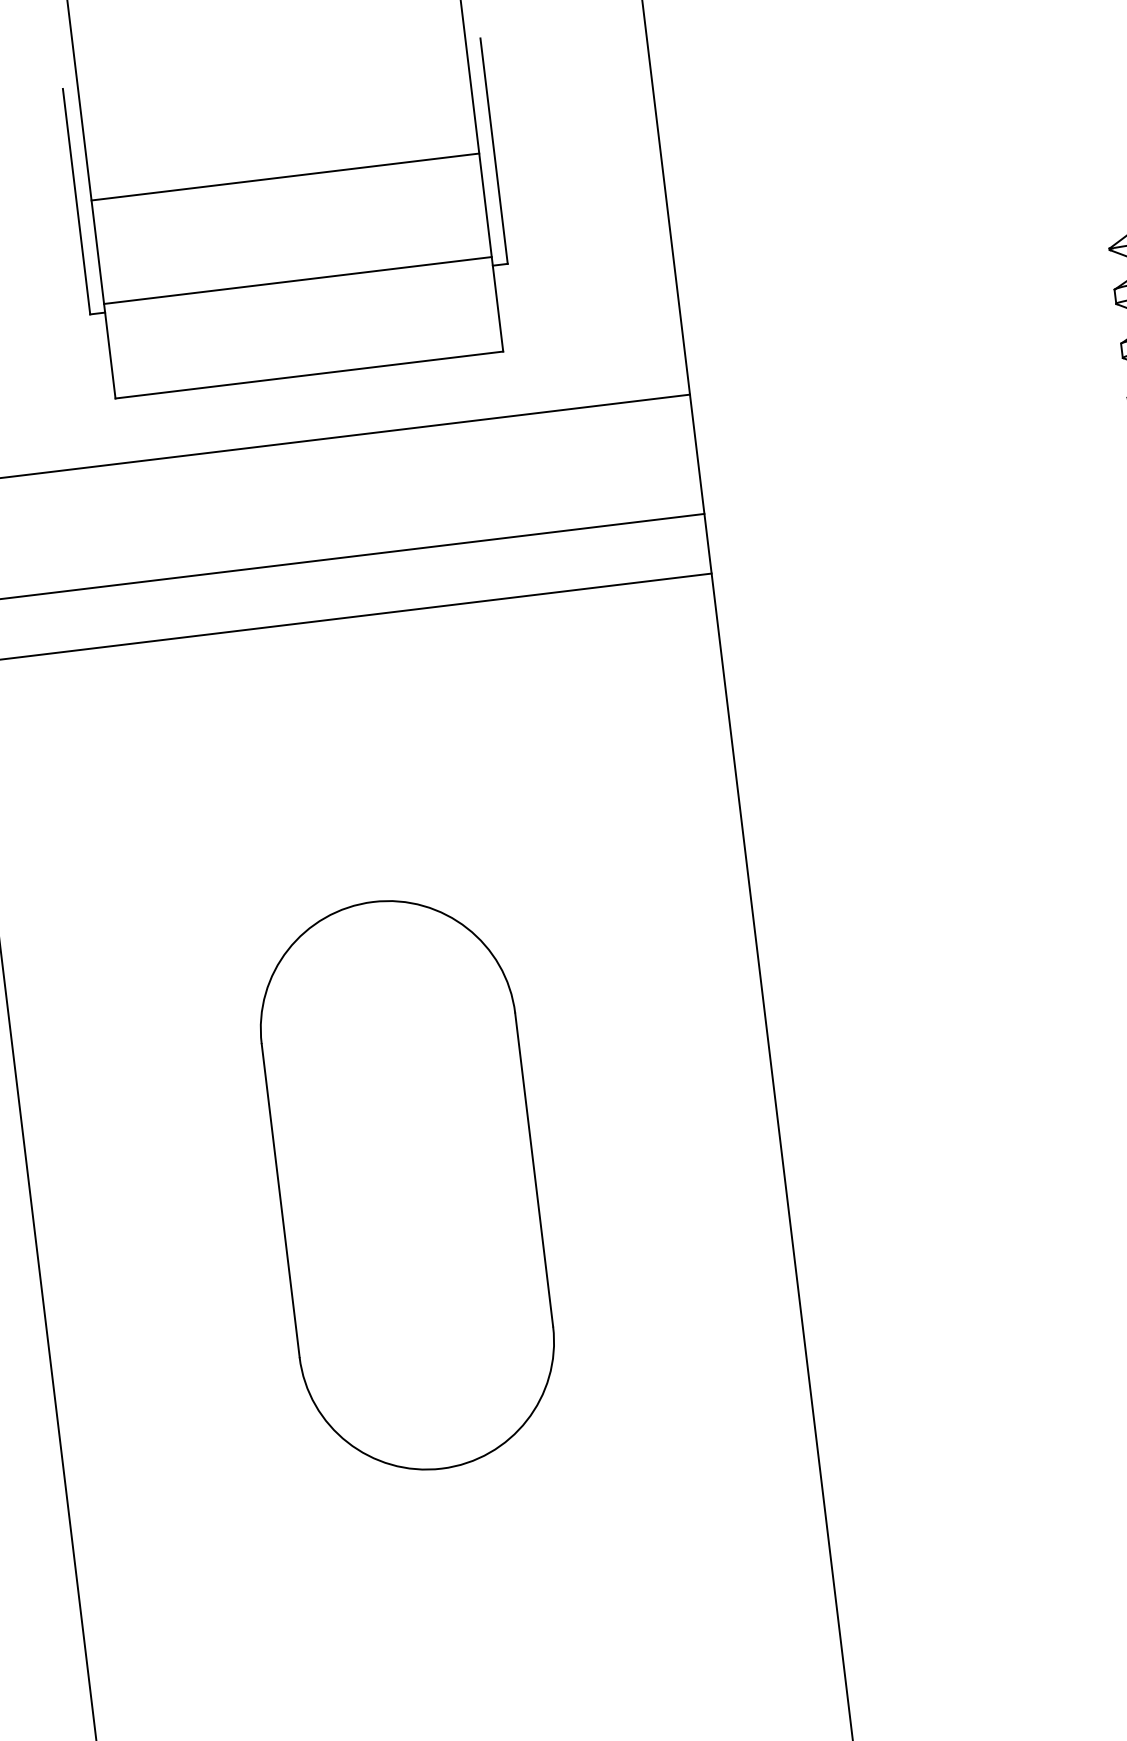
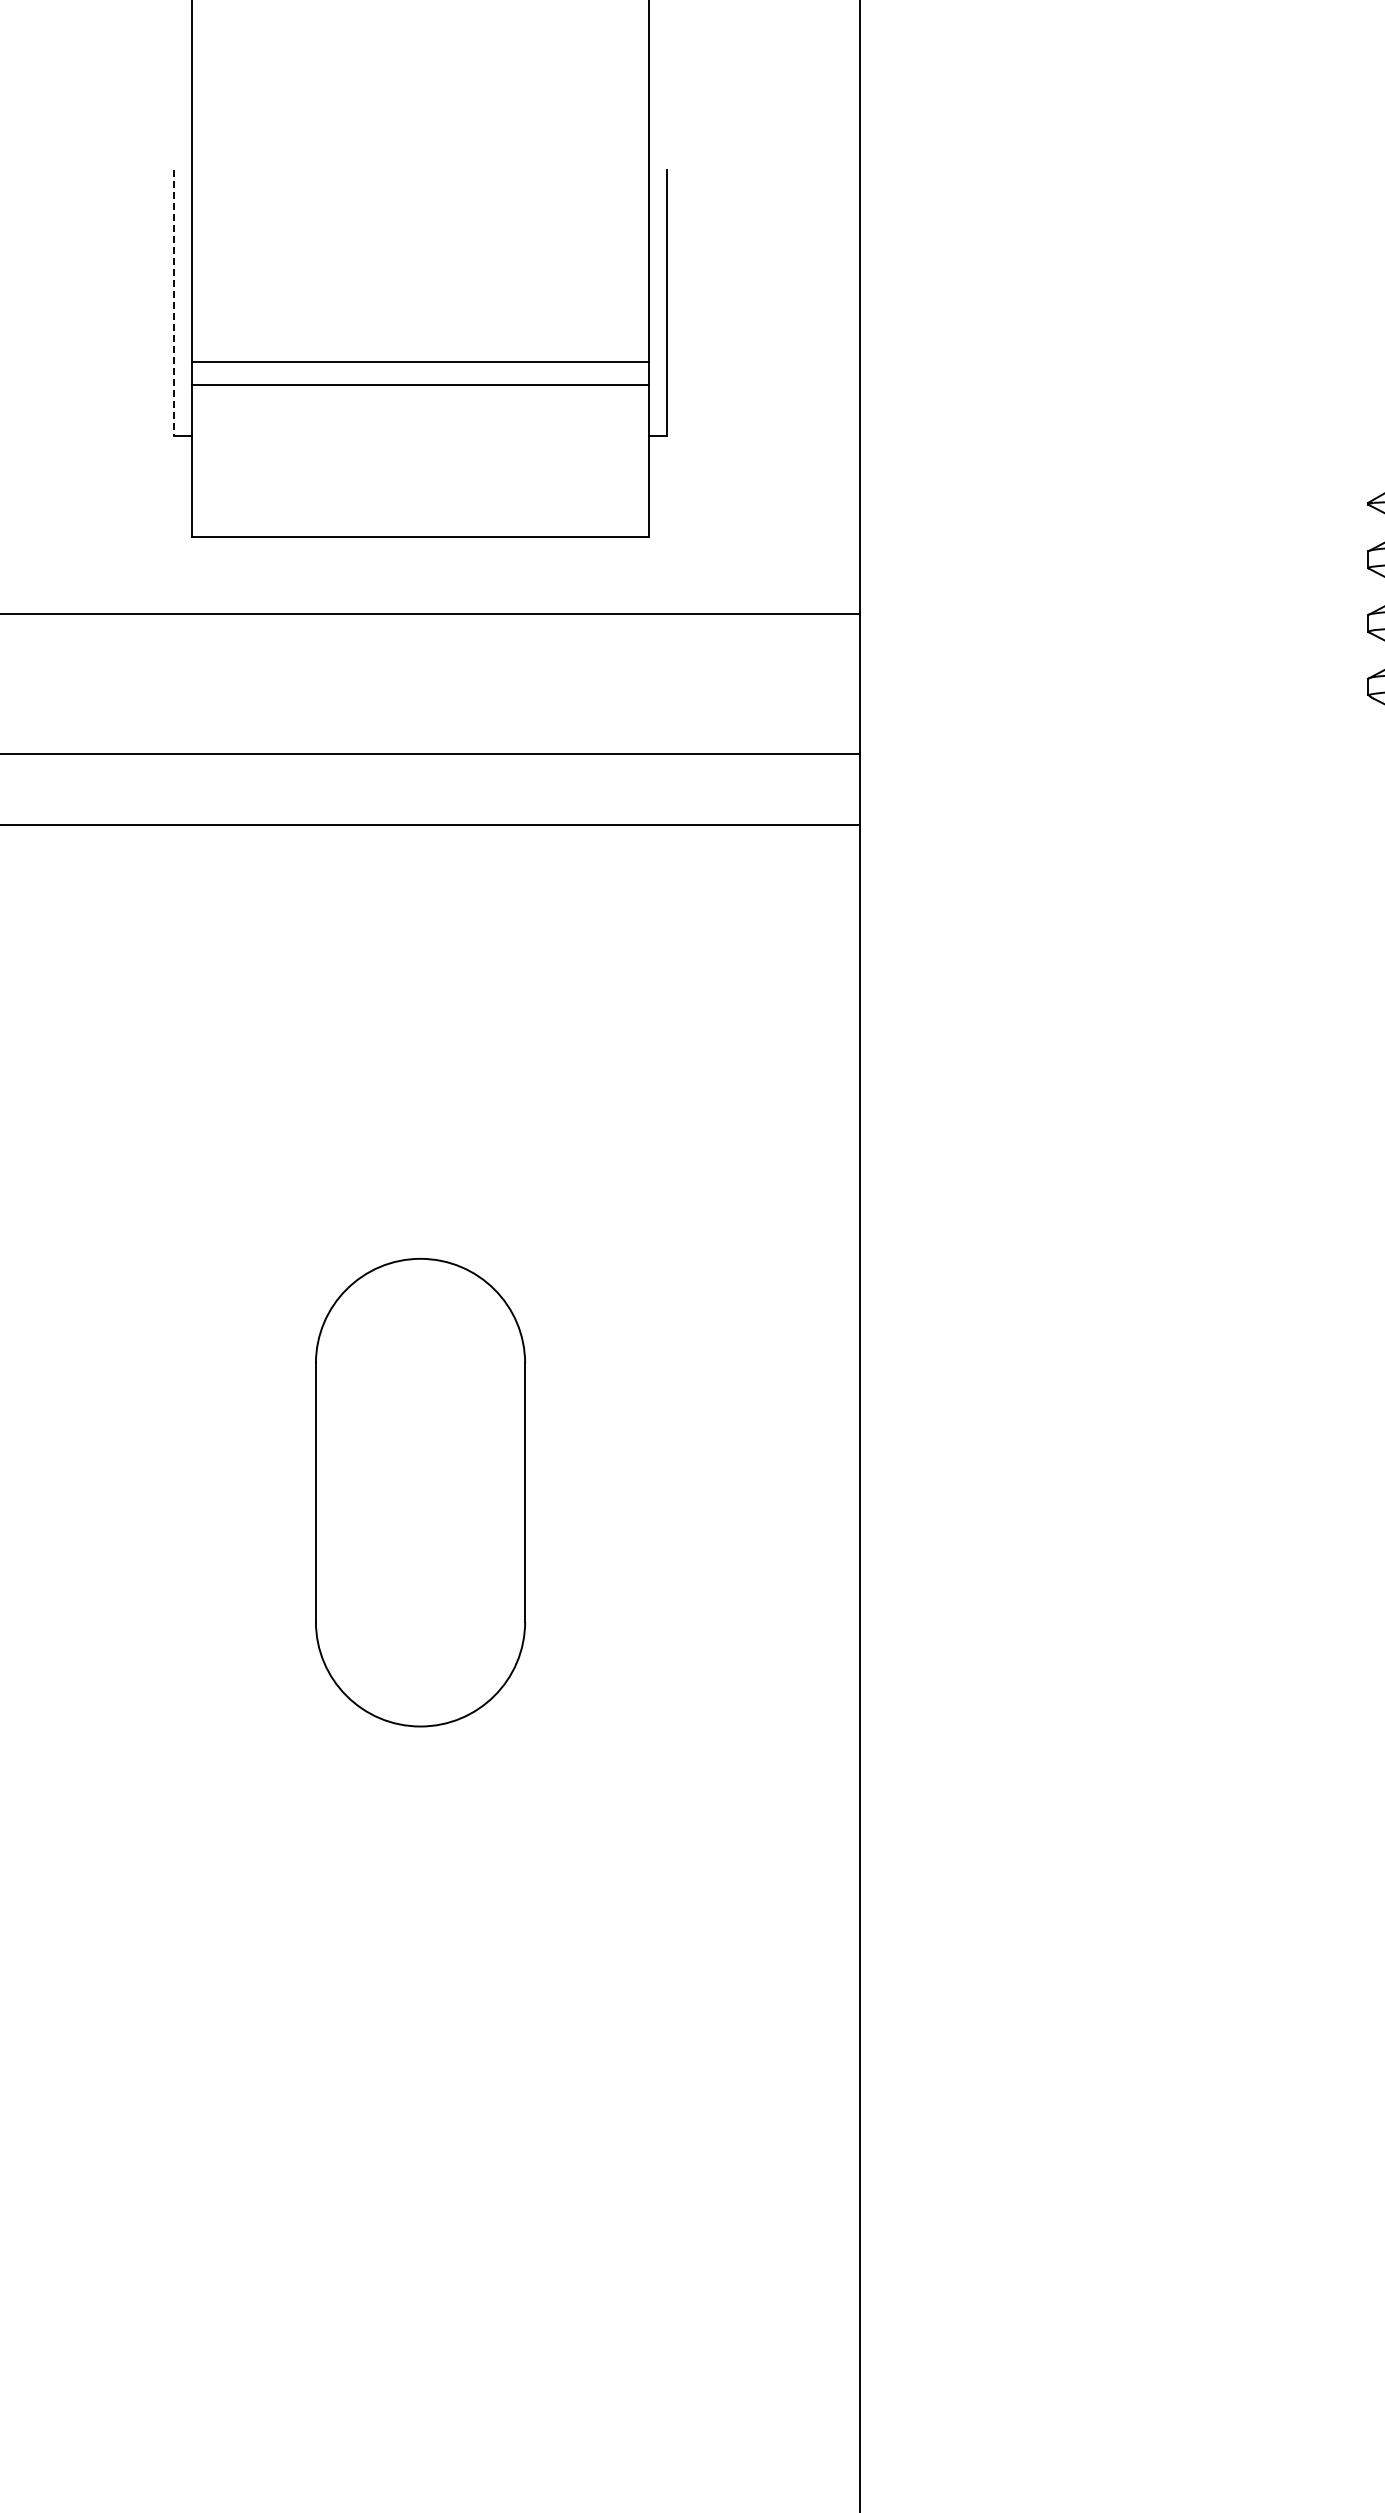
line: (285, 176) -> (420, 384), moved
line: (76, 201) -> (174, 303), solid -> dashed
line: (297, 280) -> (420, 361), moved
part: (407, 1185) -> (420, 1492), size x0.7

